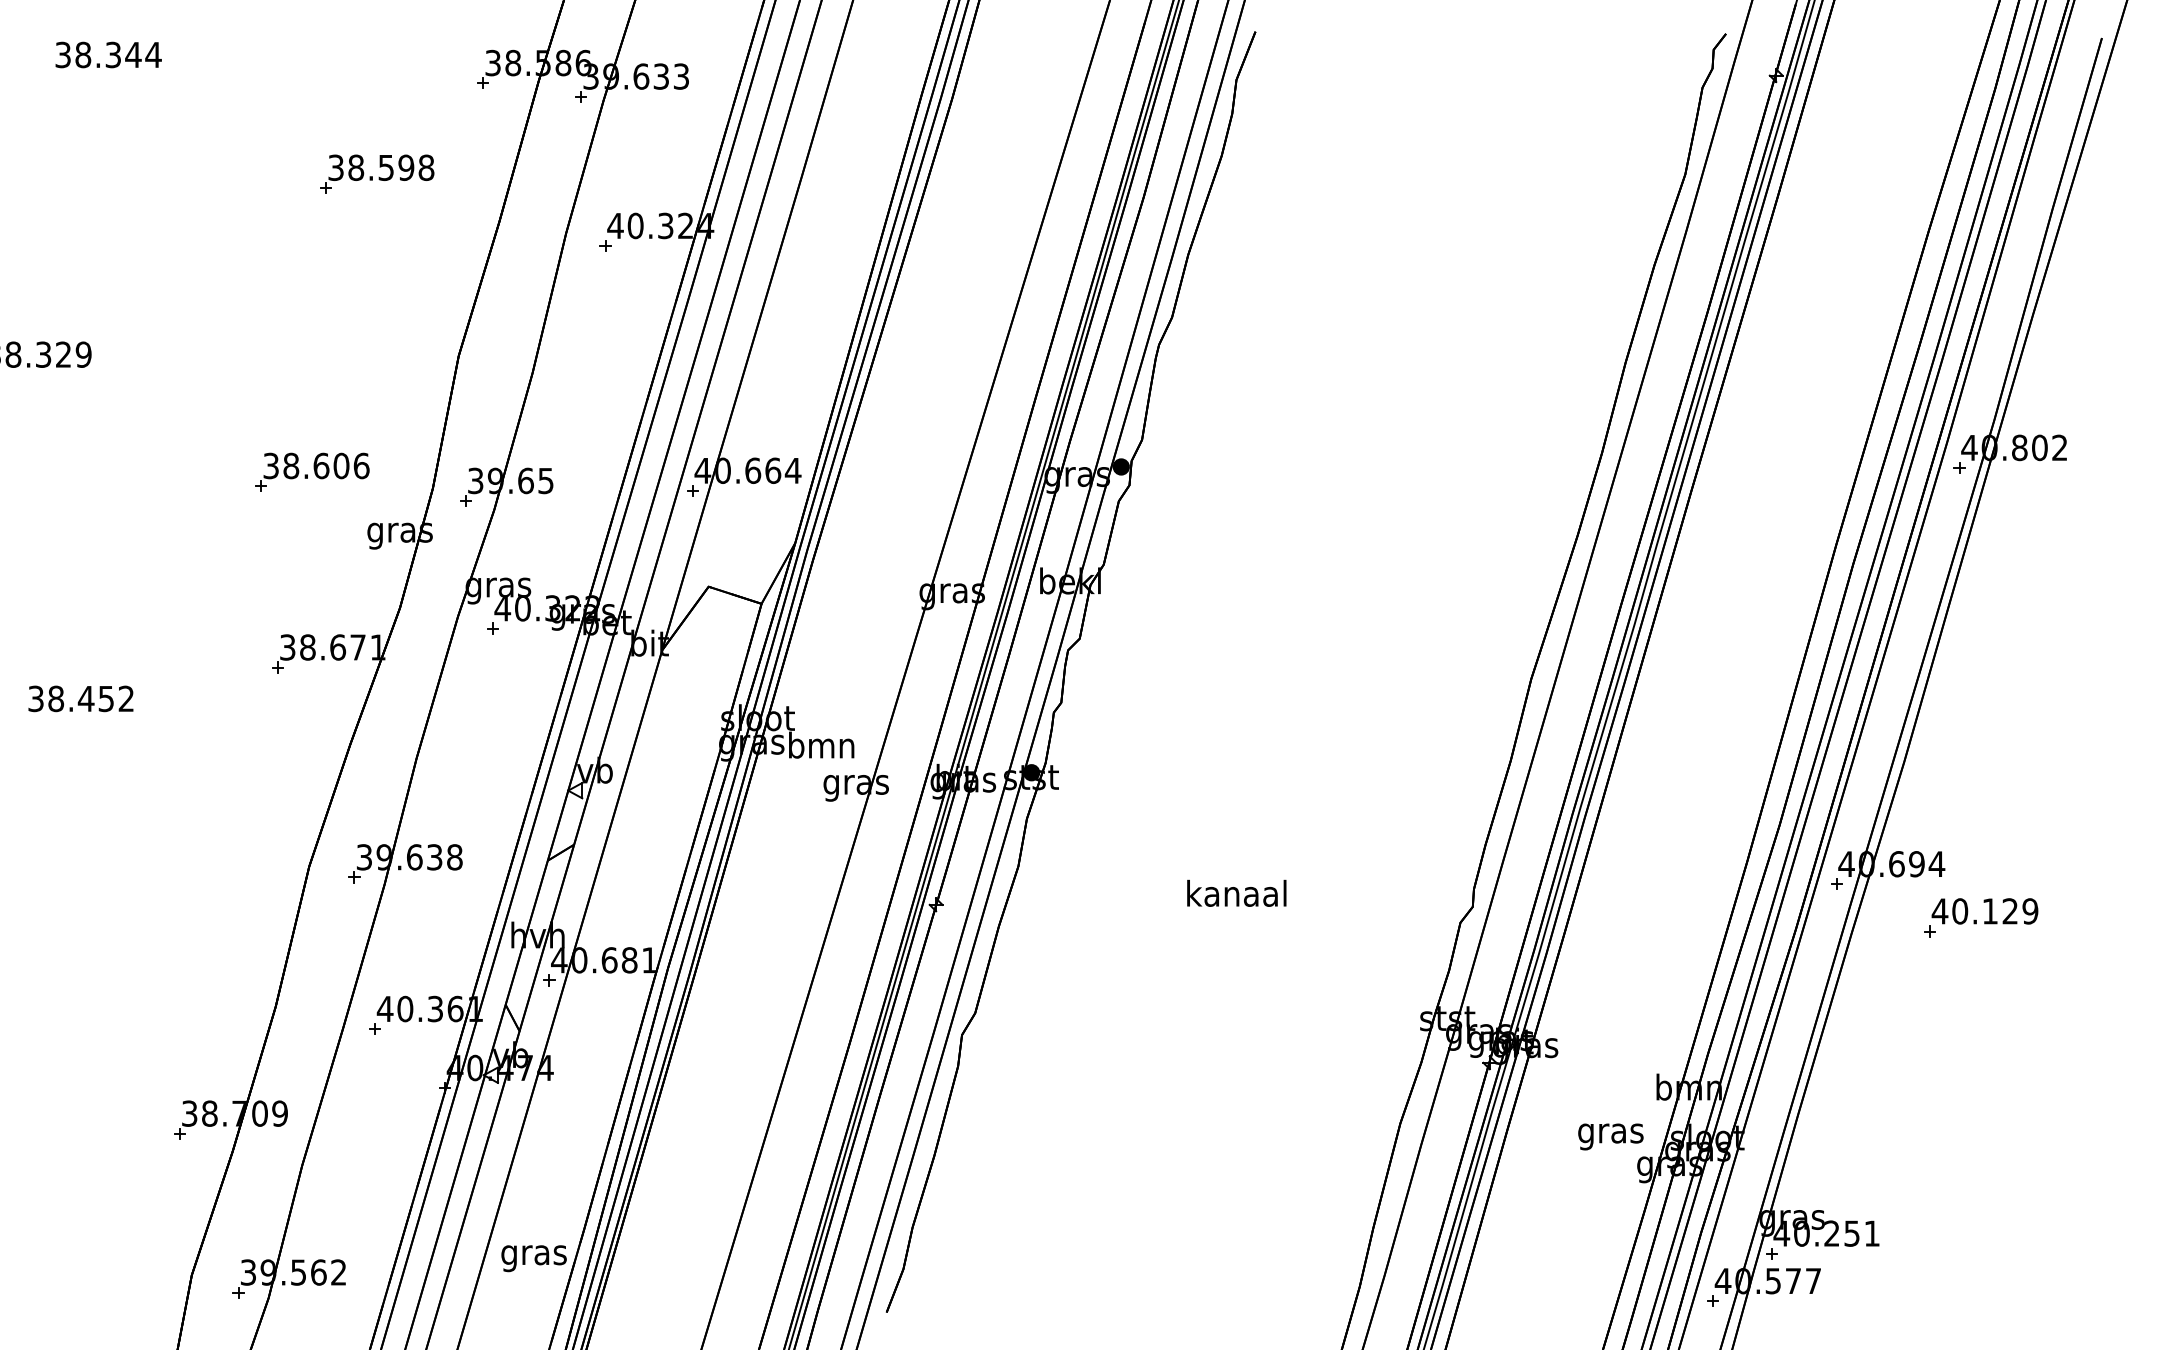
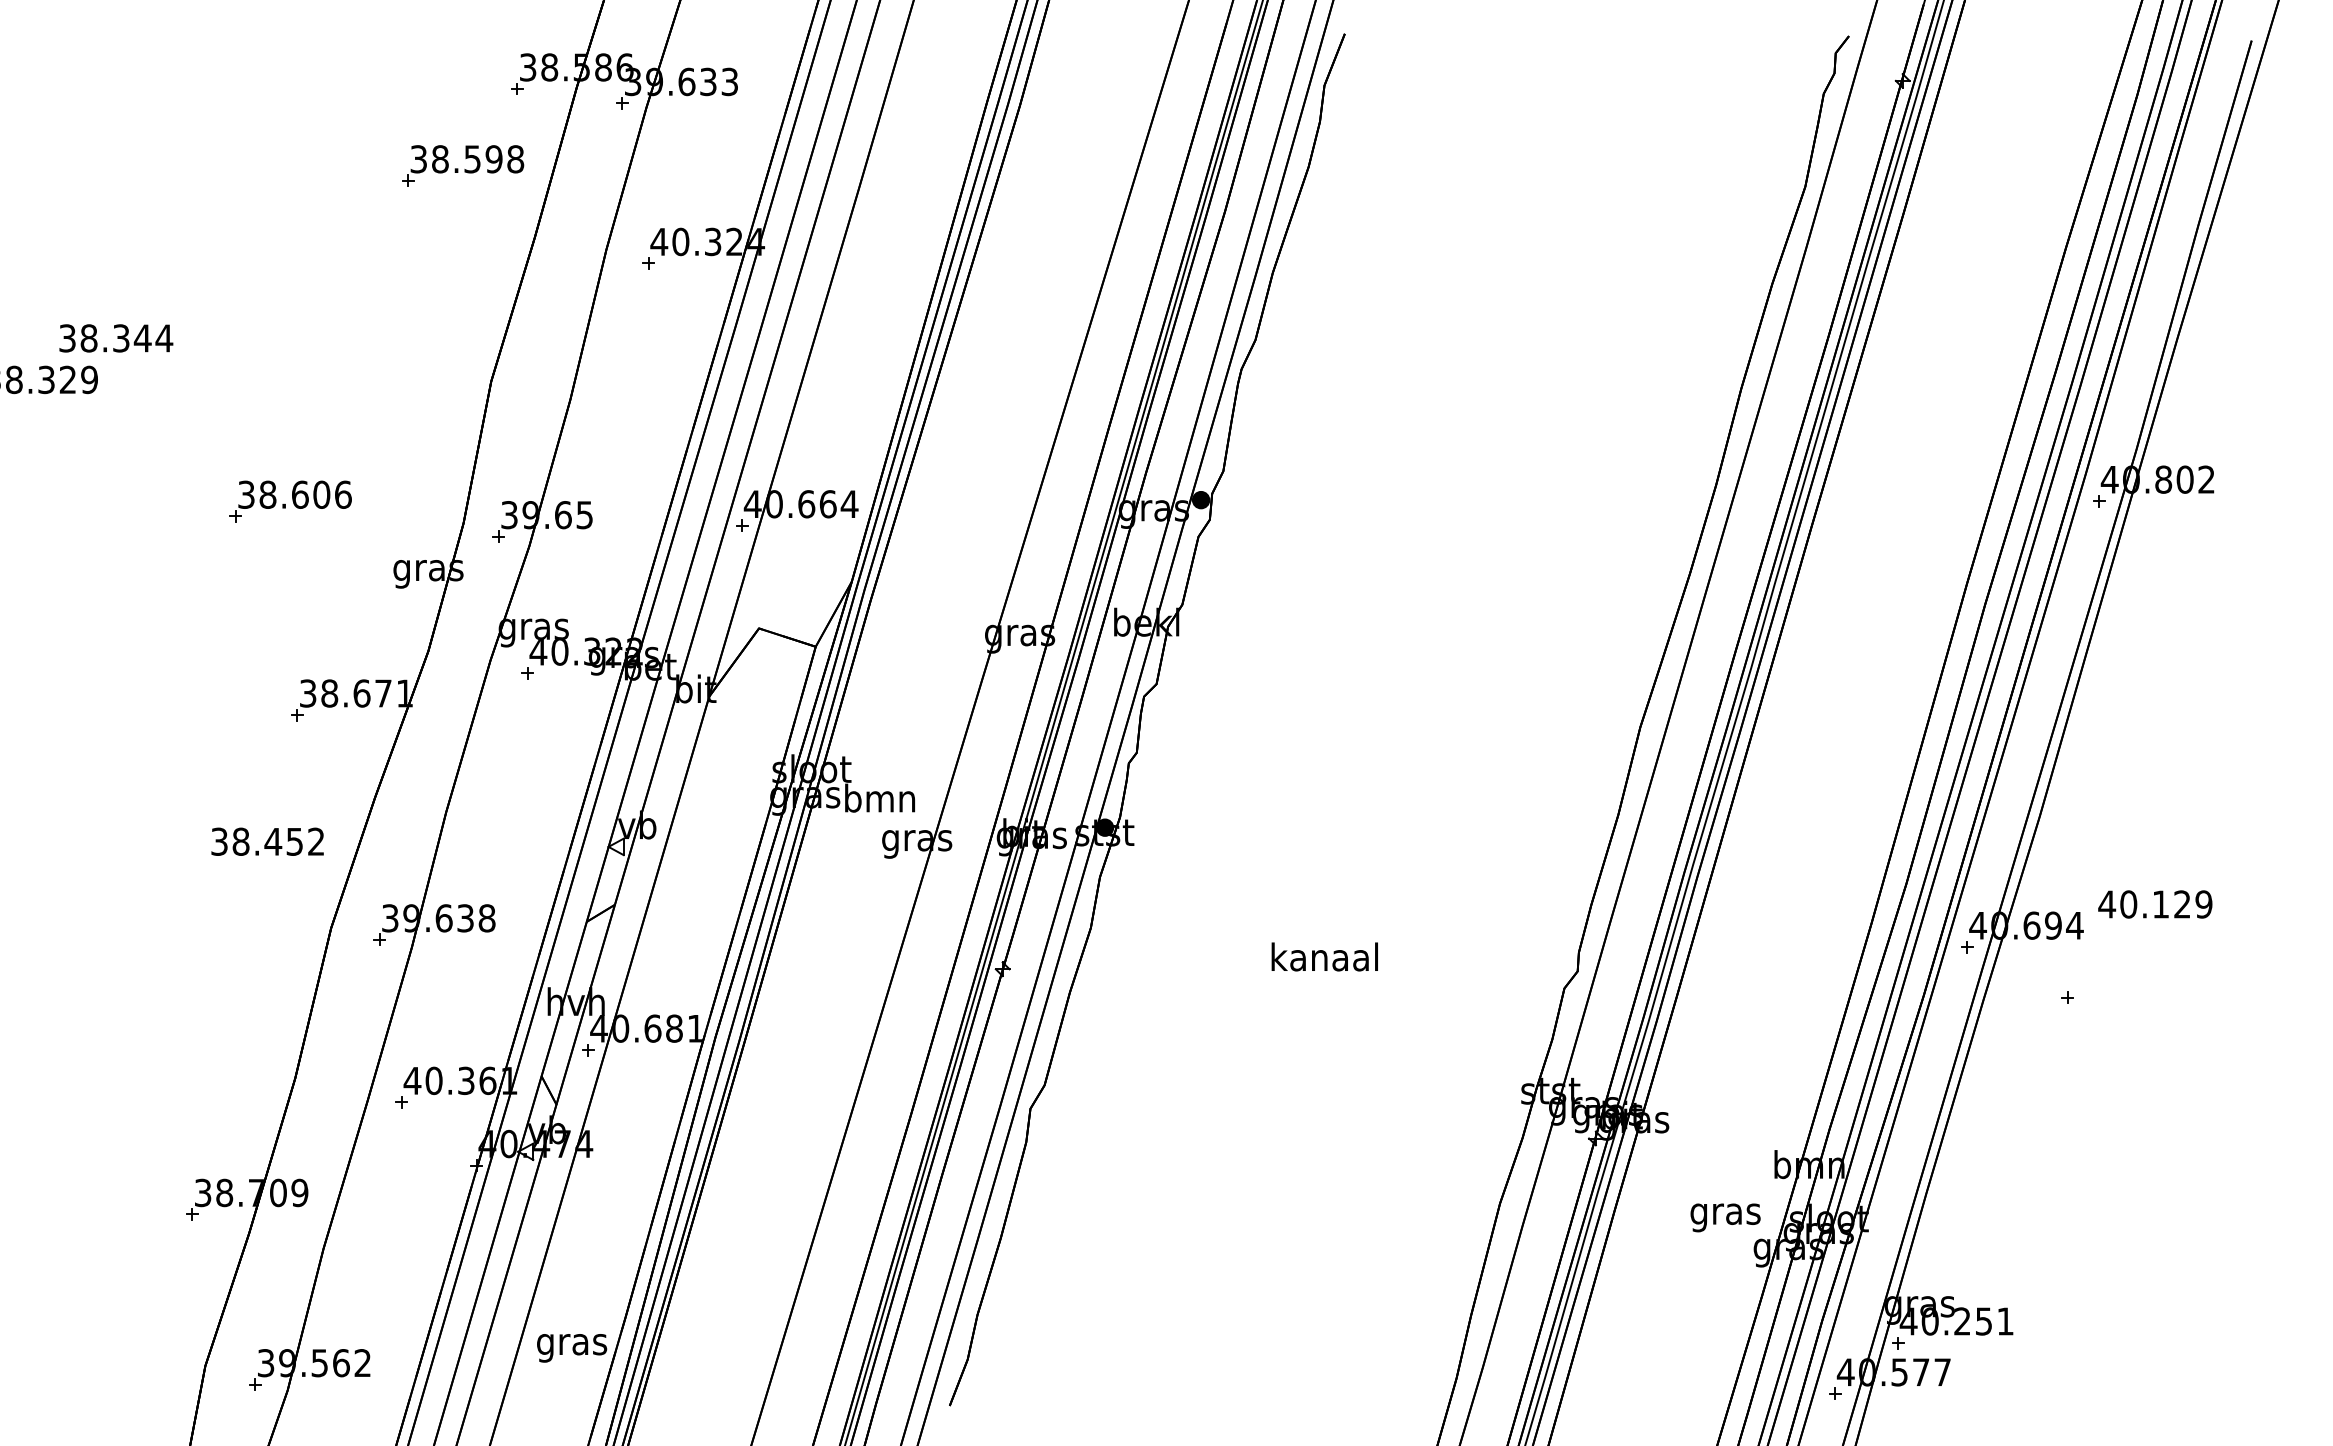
text: (108, 54) -> (116, 337), moved
part: (377, 173) -> (463, 165), moved
part: (312, 471) -> (290, 500), moved
text: (80, 698) -> (267, 841), moved
text: (1984, 911) -> (2154, 904), moved

